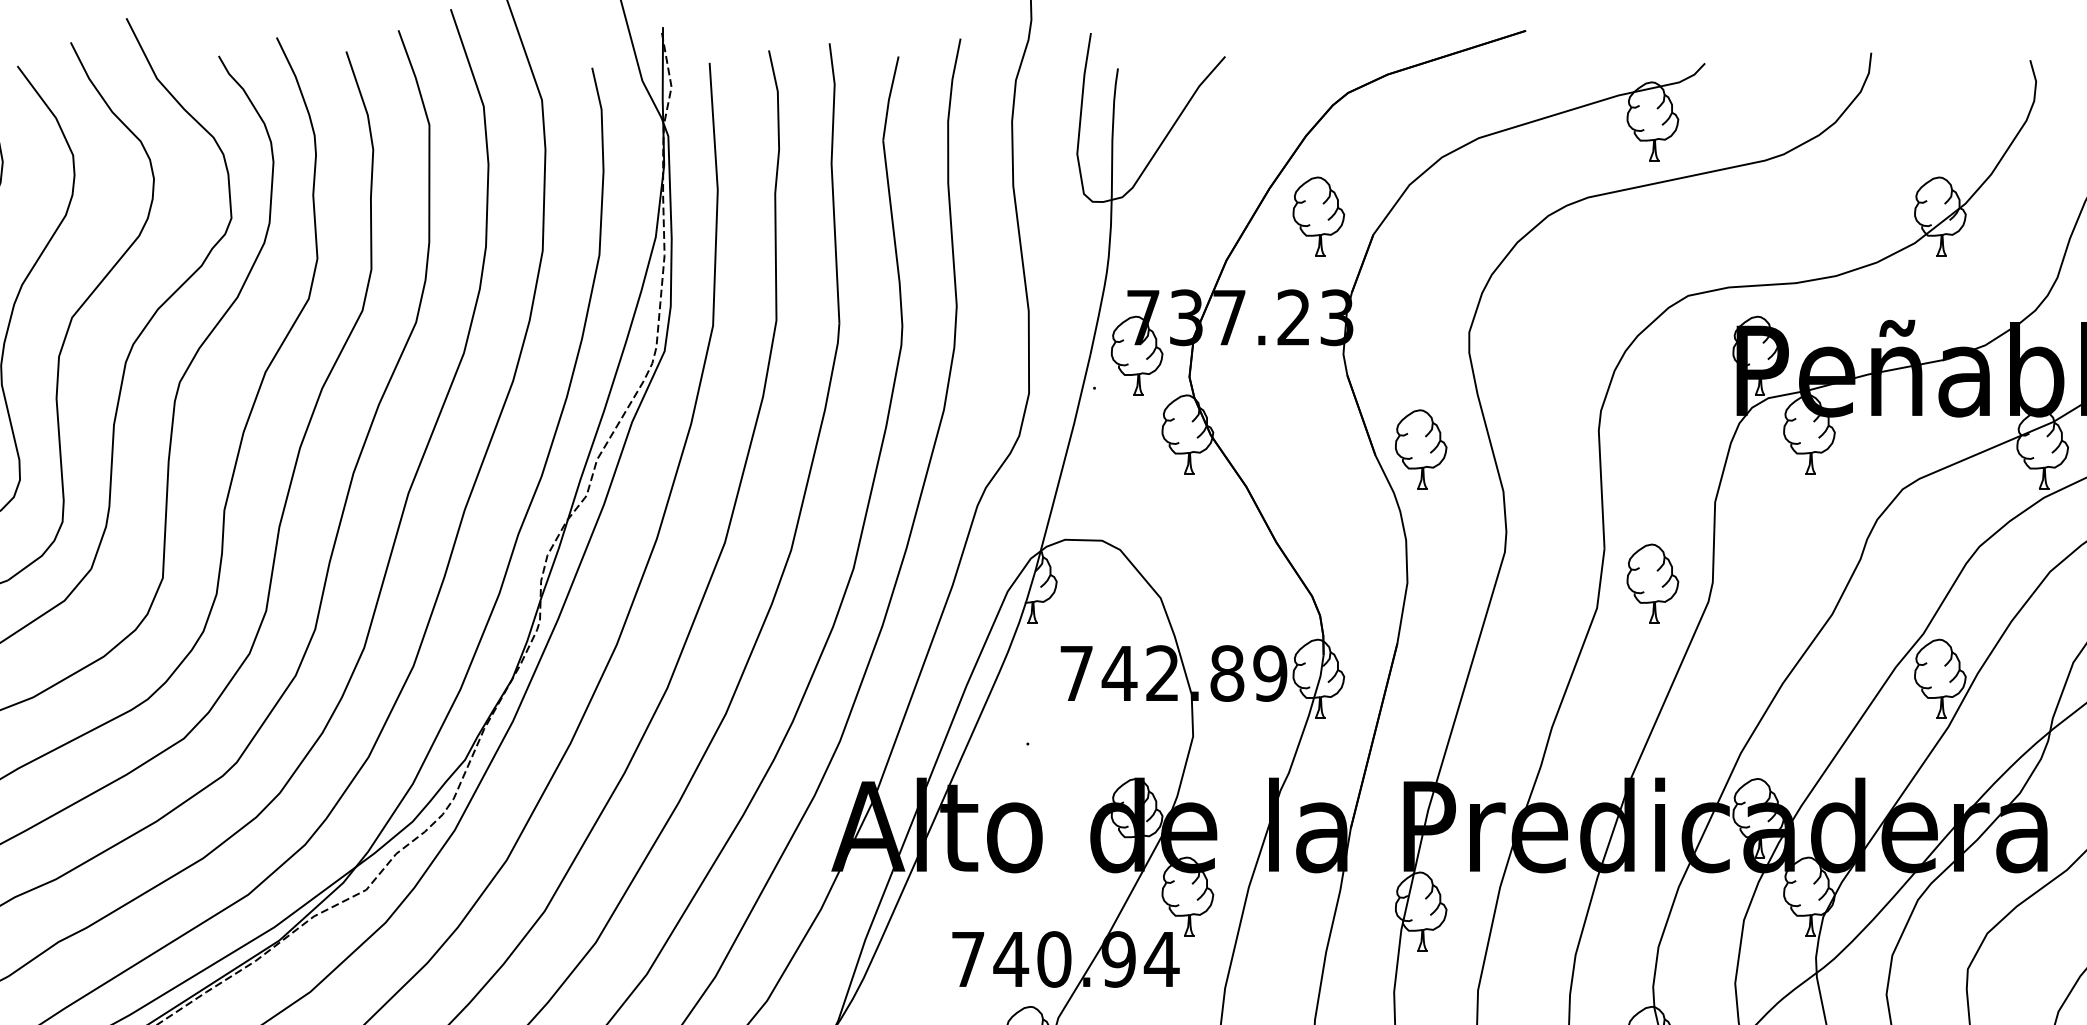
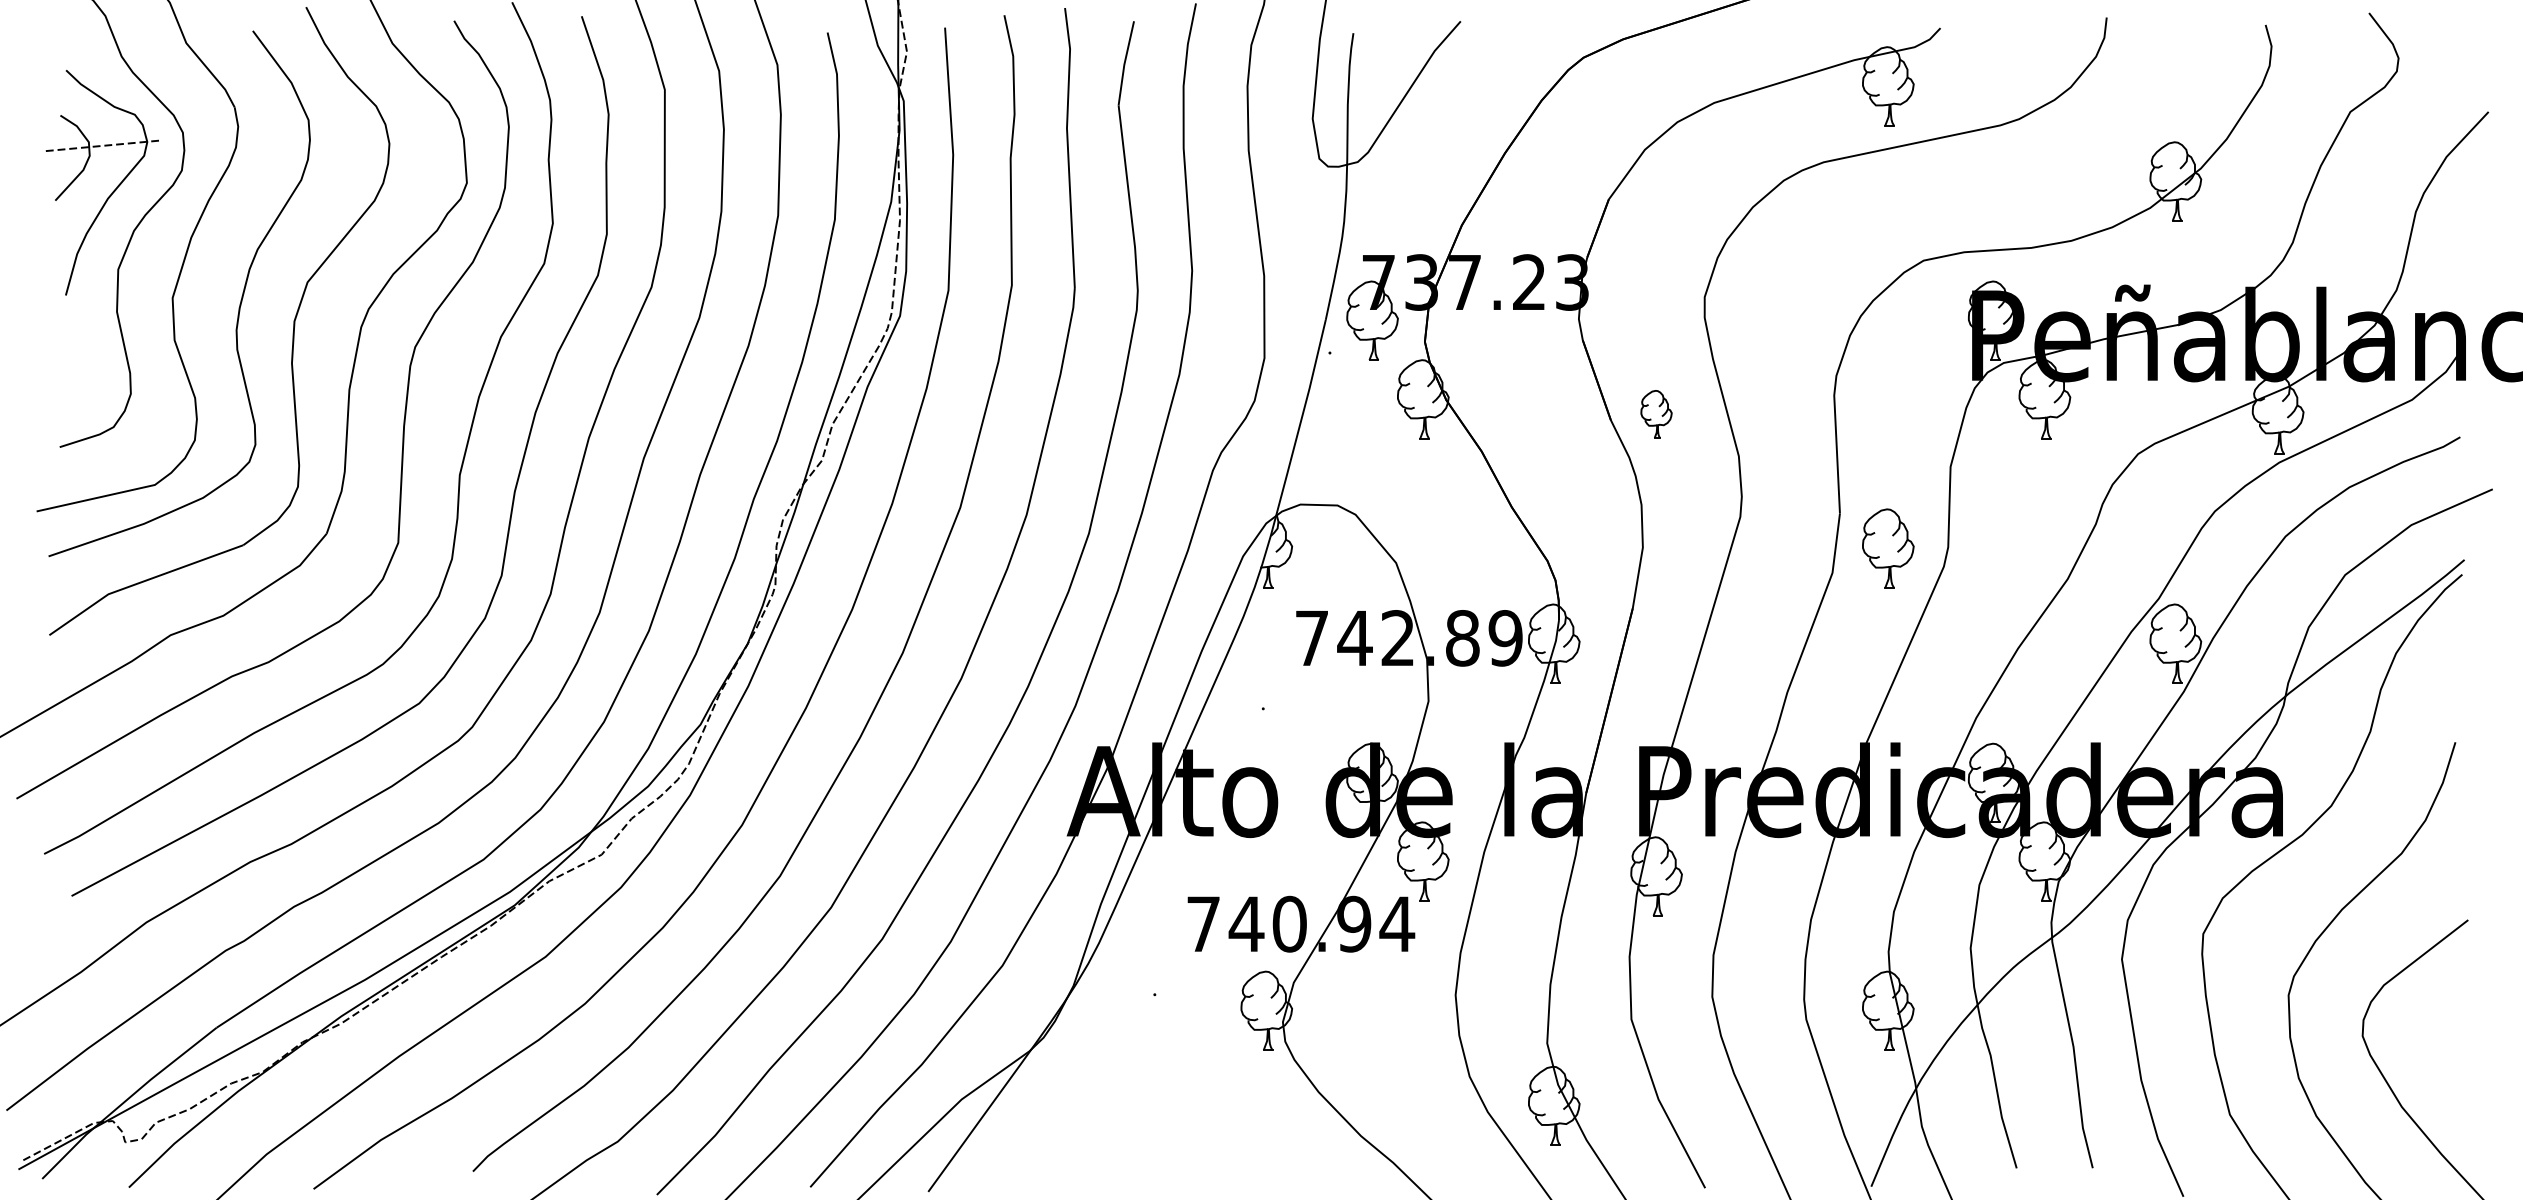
part: (1319, 216) -> (1554, 181), removed
part: (1421, 449) -> (1656, 414), size x0.6

